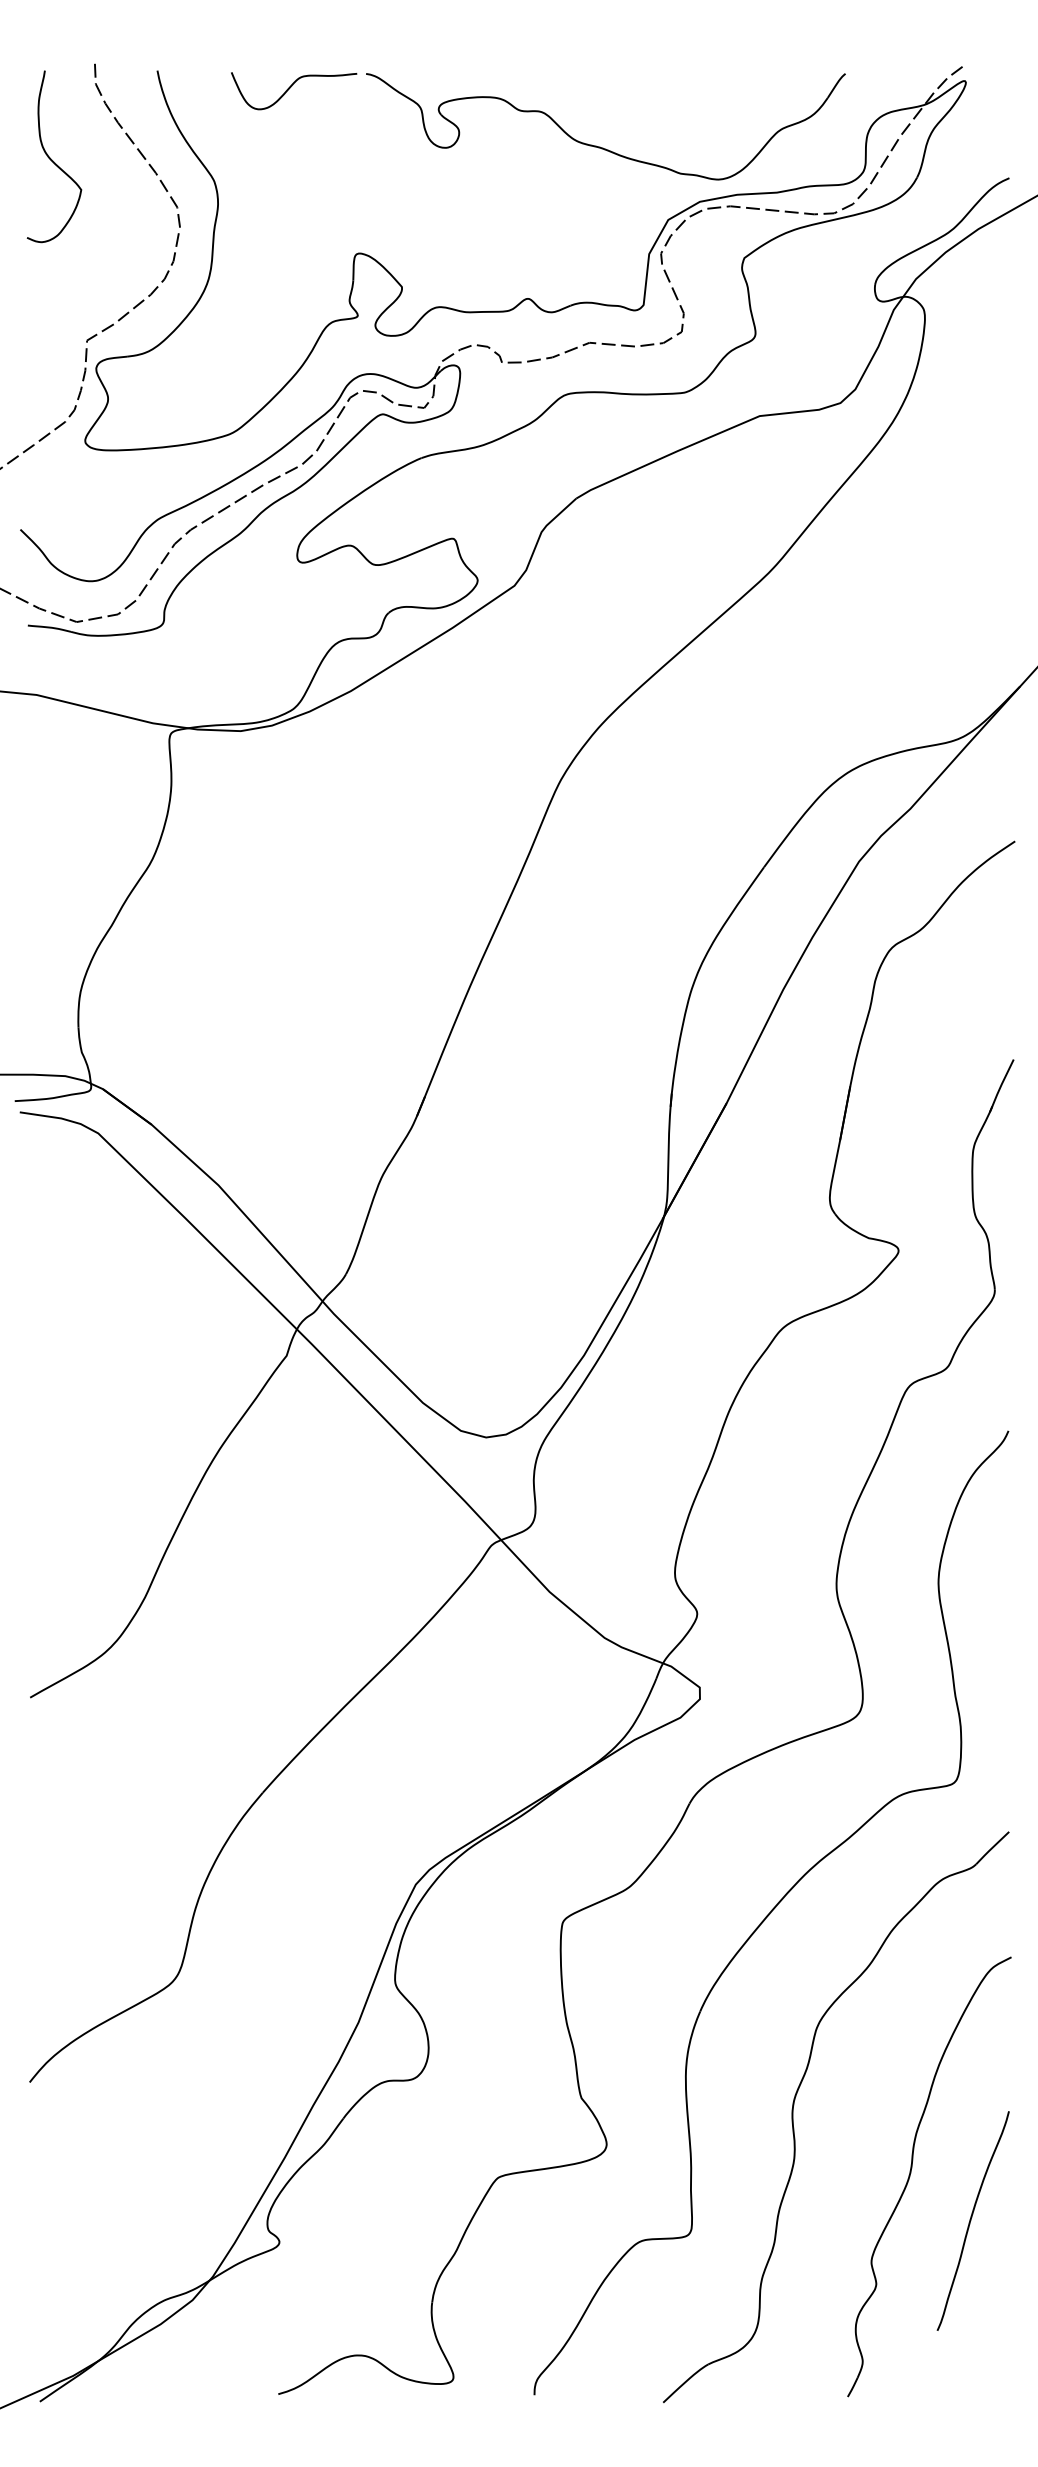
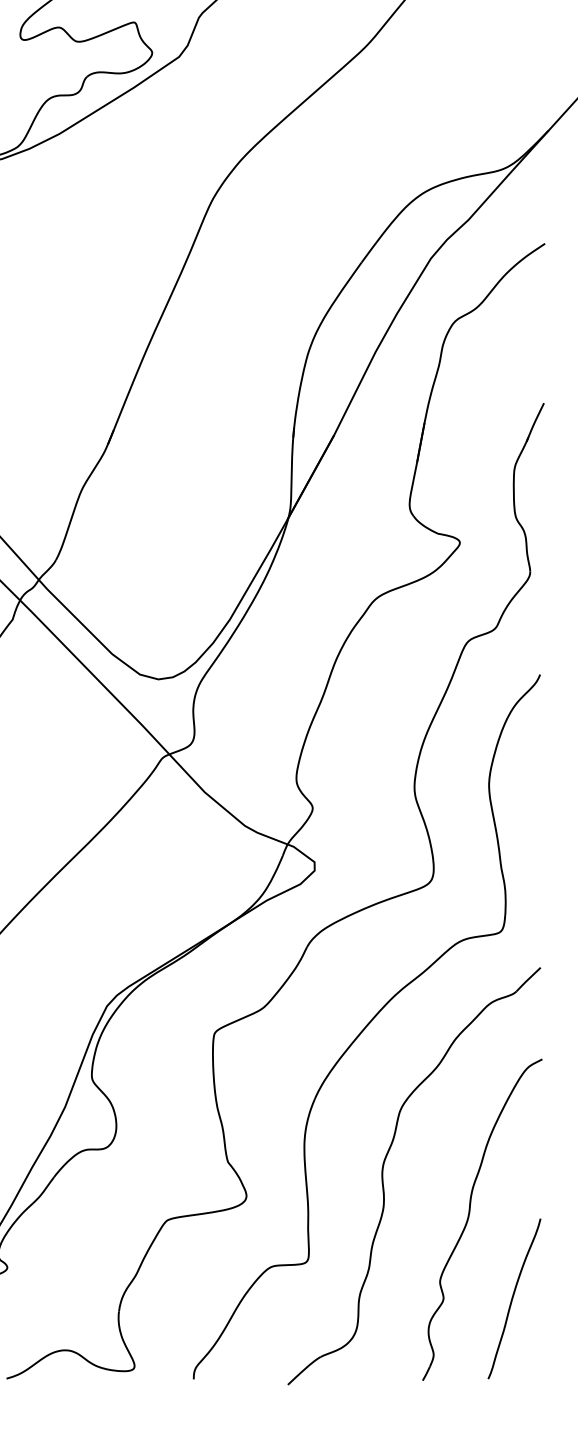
curve: (971, 2220) -> (513, 1298), moved

